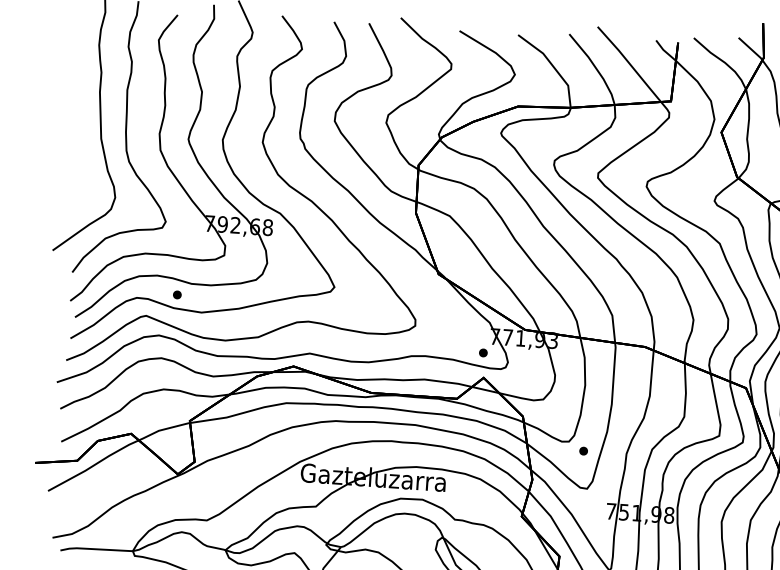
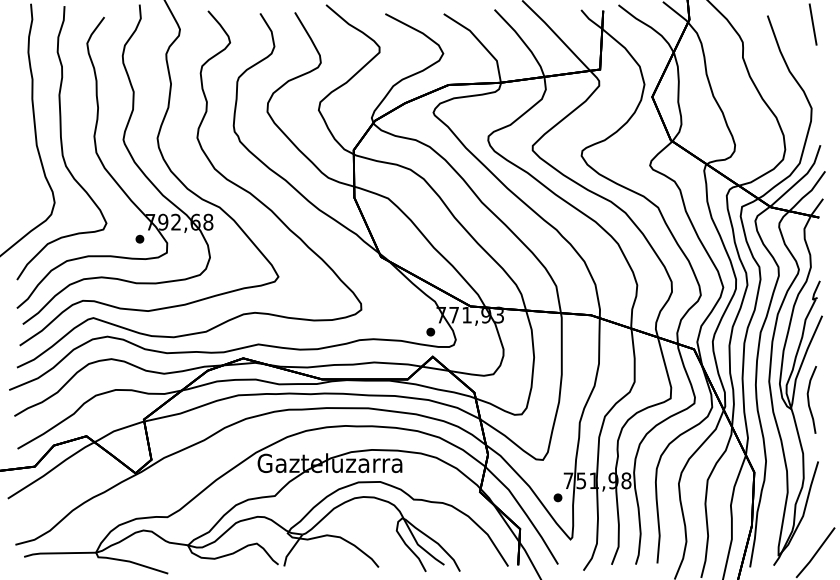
part: (176, 294) -> (139, 238), moved
part: (583, 450) -> (557, 497), moved

